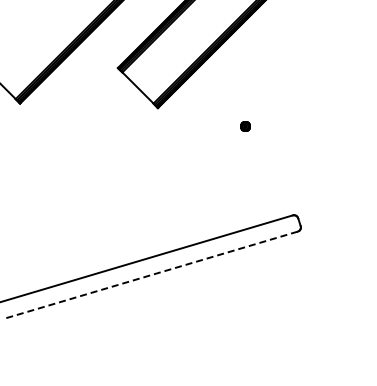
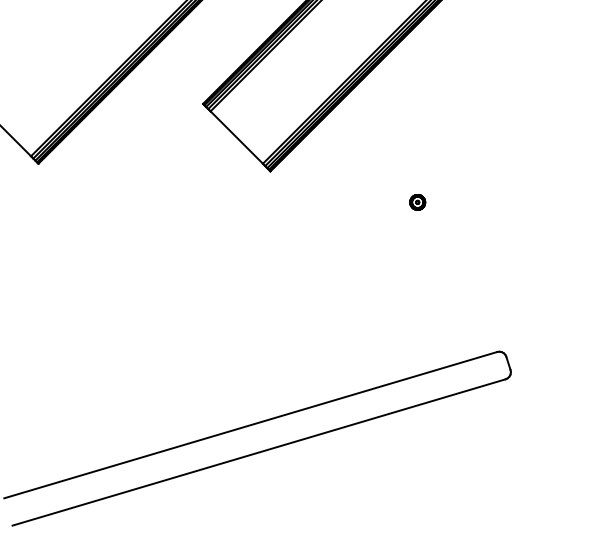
line: (151, 275) -> (259, 453), dashed -> solid

